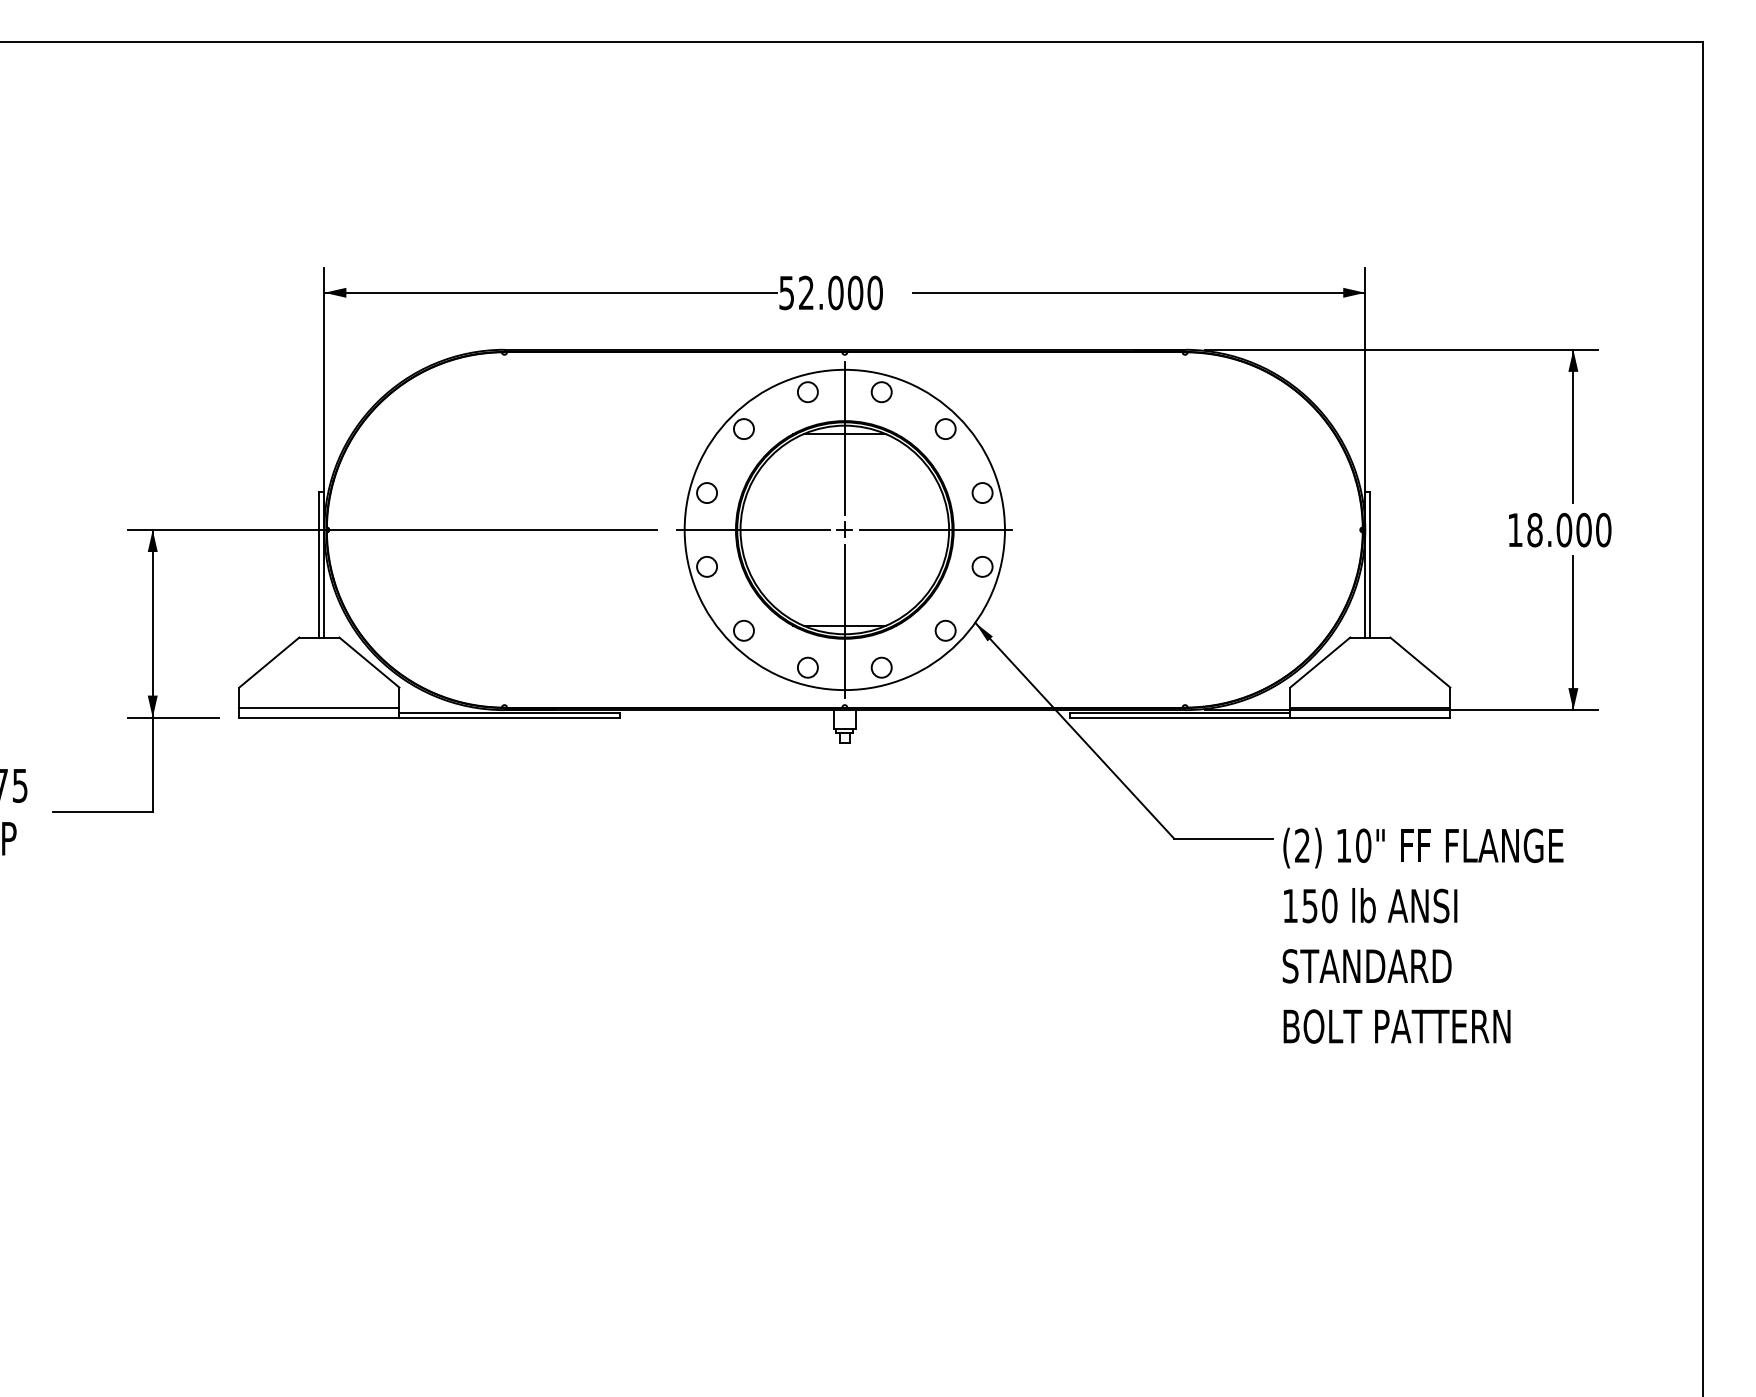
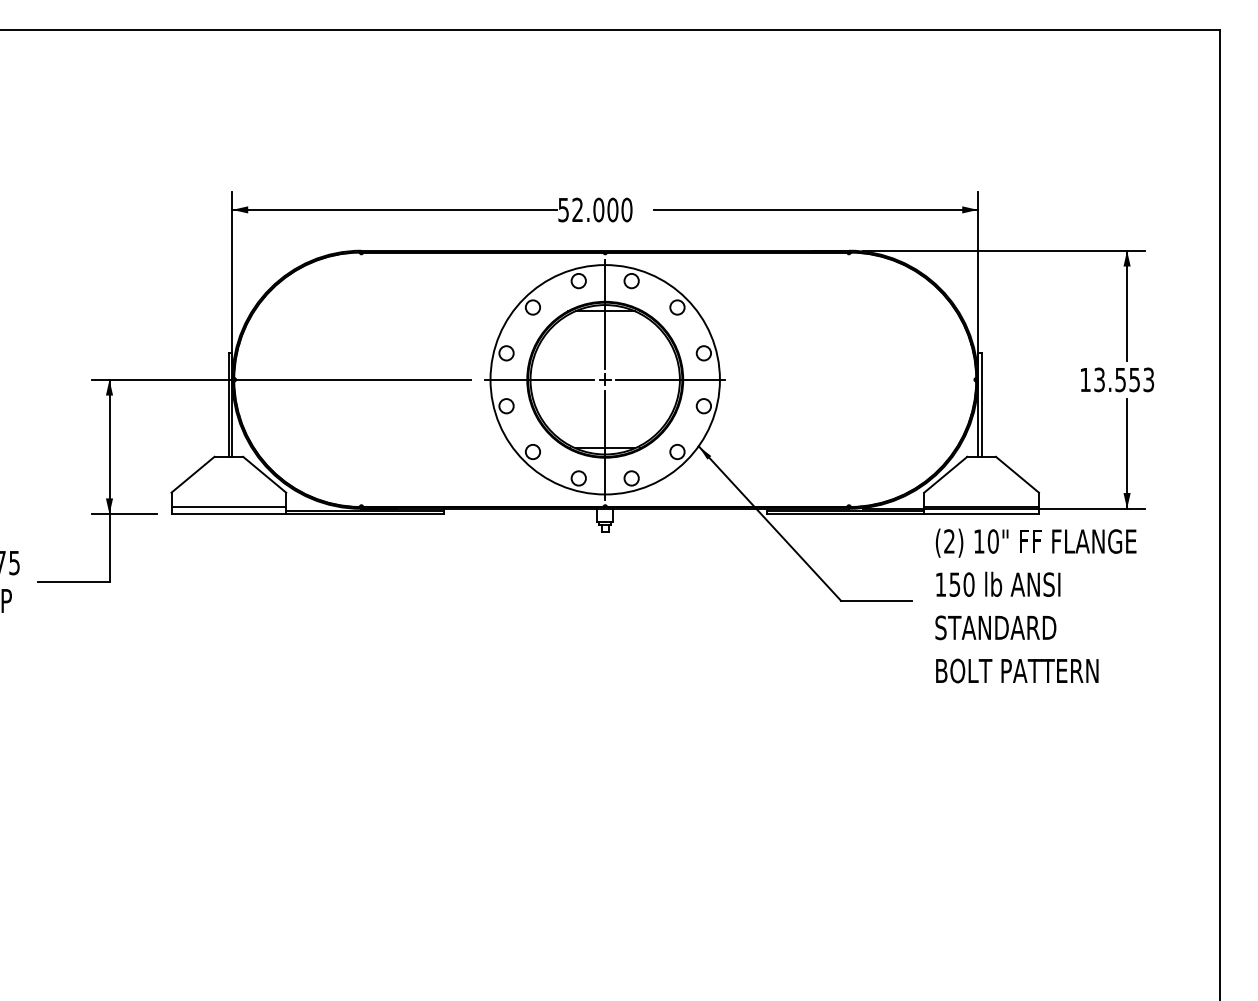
text: (1569, 529) -> (1124, 379), 18.000 -> 13.553
text: (1422, 935) -> (1035, 605), moved

